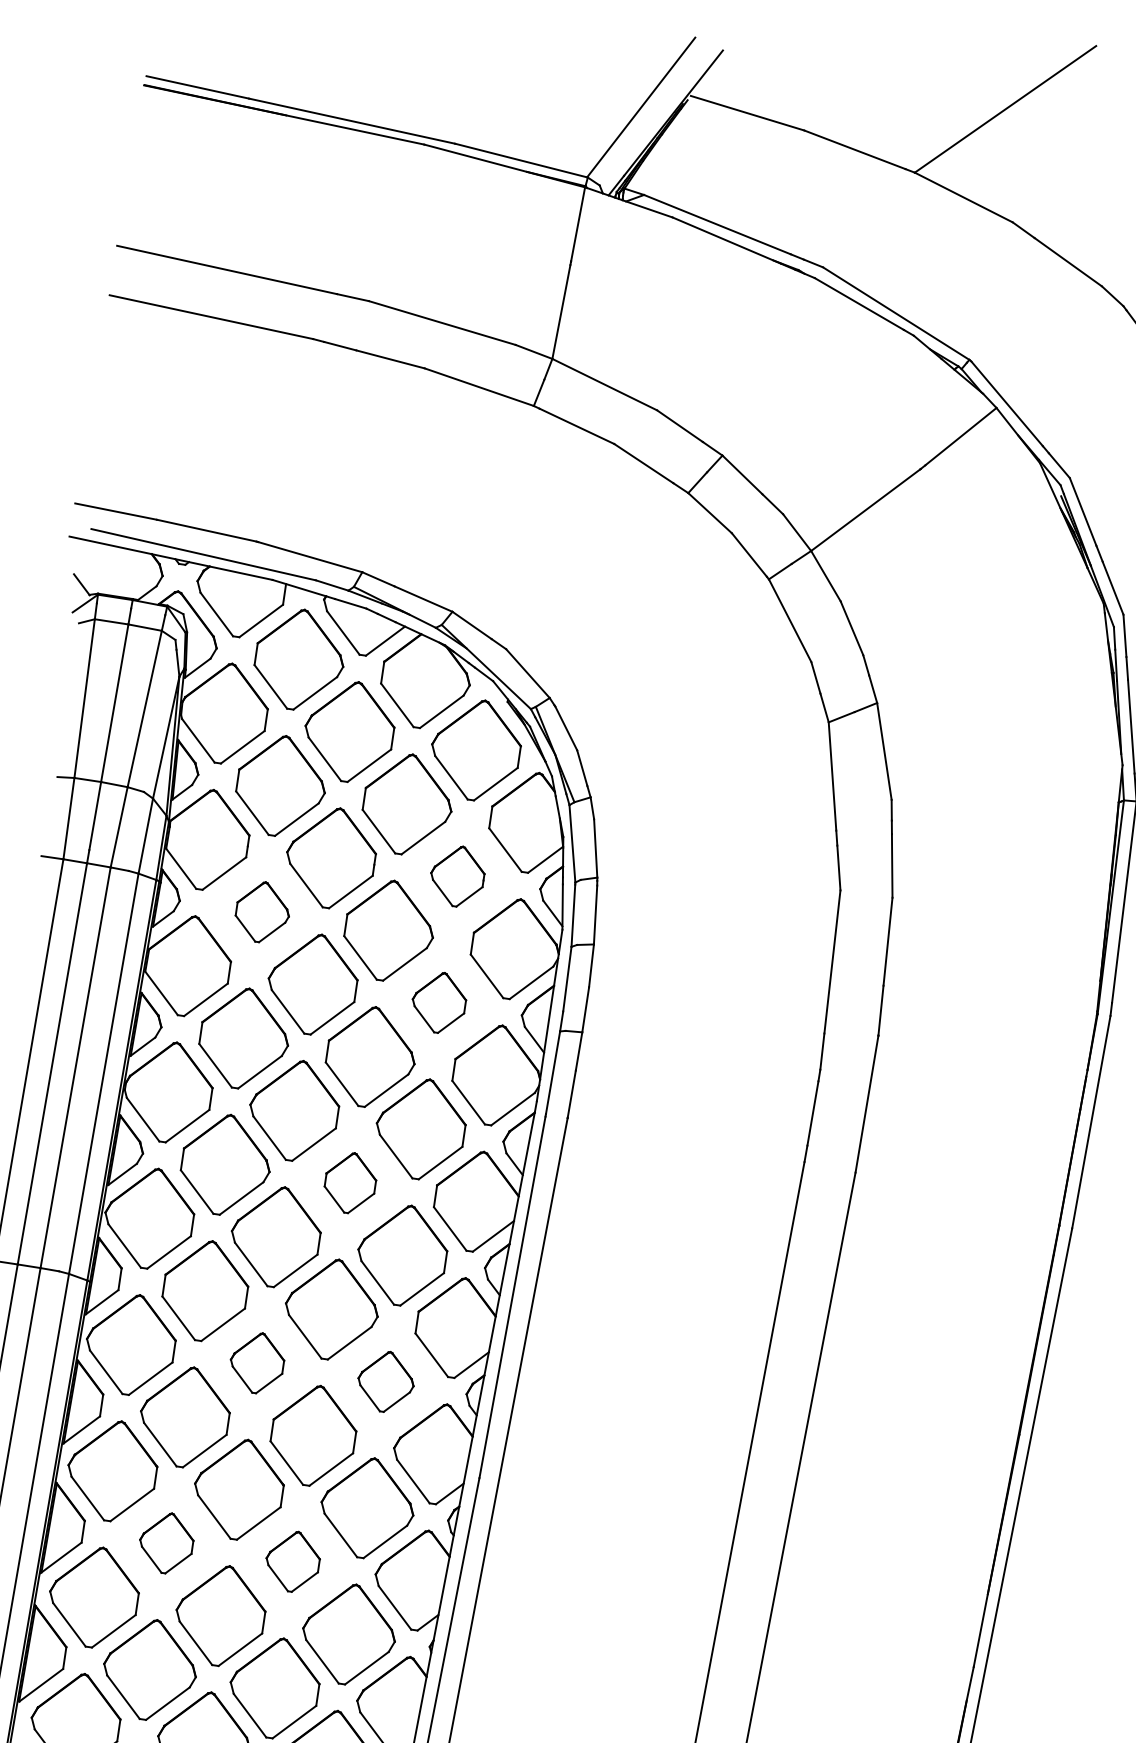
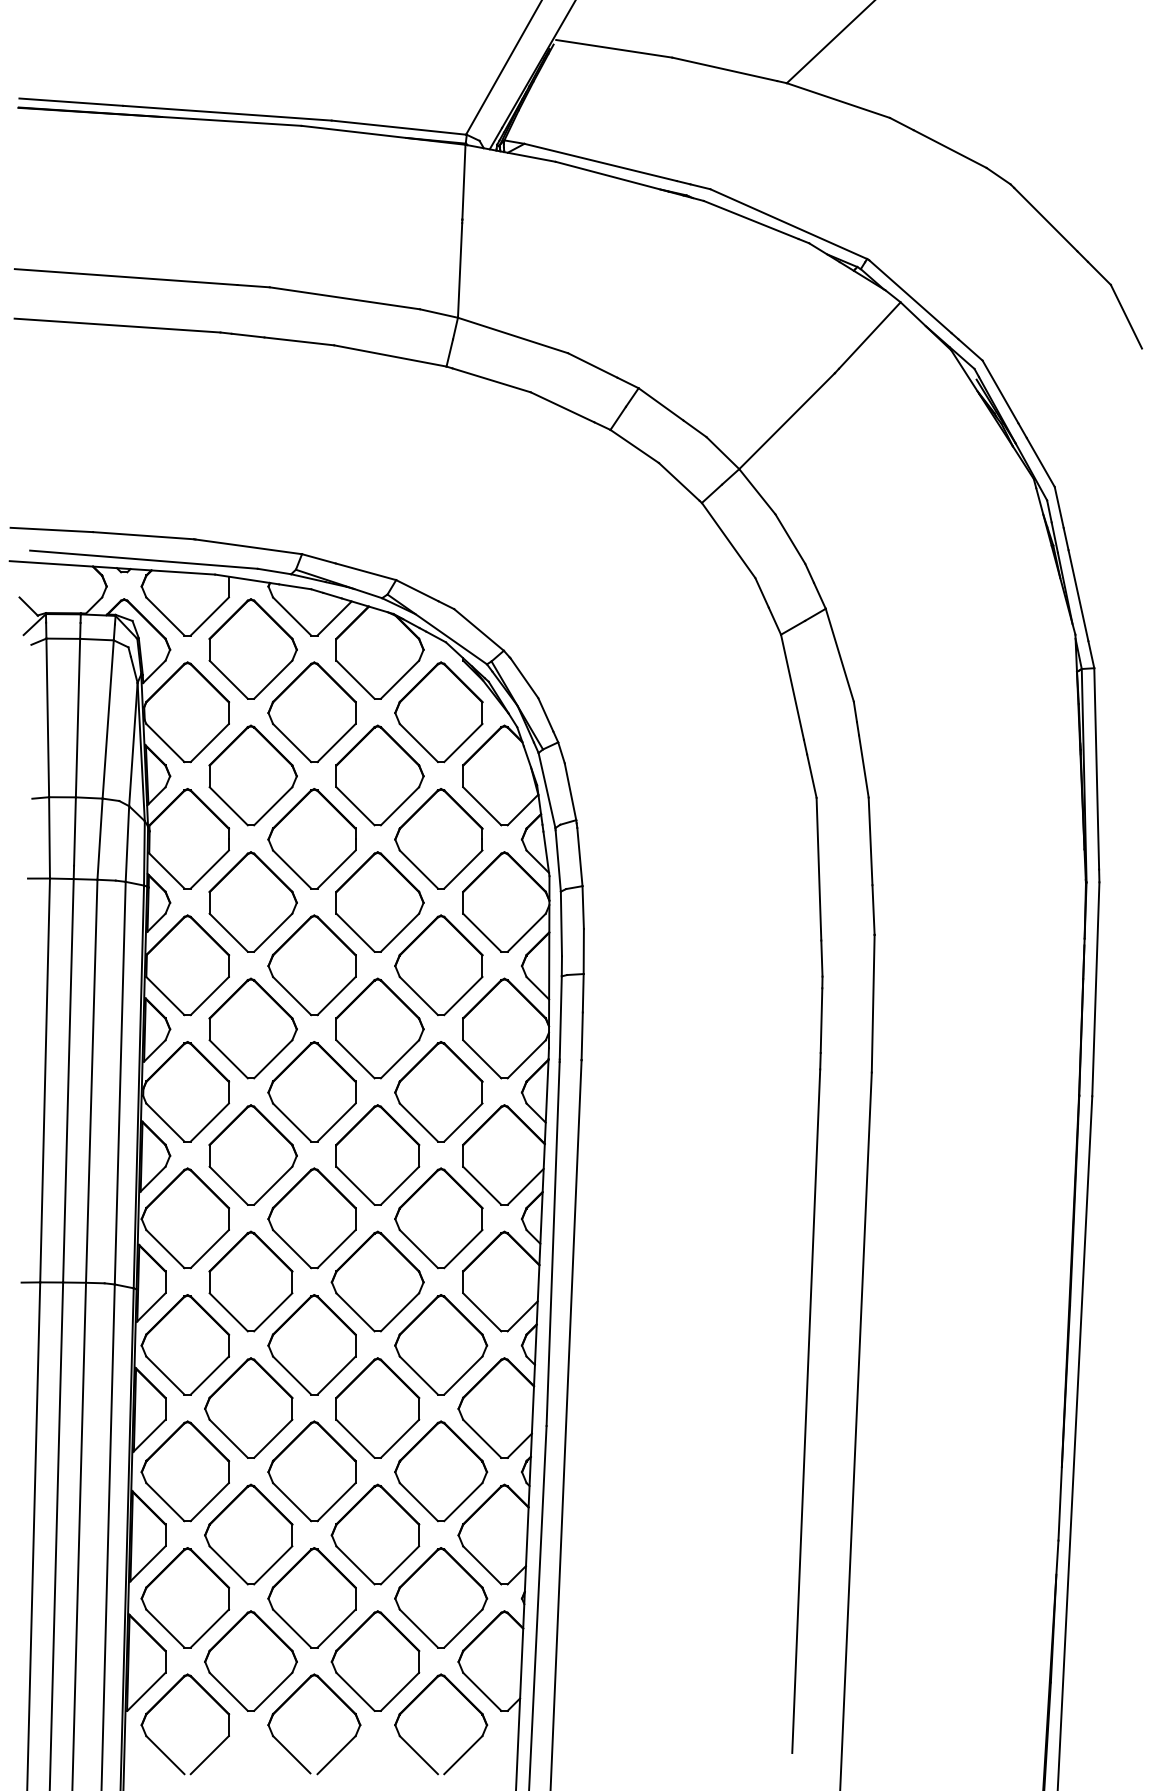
part: (457, 875) -> (438, 838), size x1.67
part: (262, 911) -> (252, 901), size x1.67
part: (438, 1002) -> (438, 965), size x1.67
part: (350, 1182) -> (377, 1154), size x1.67
part: (256, 1362) -> (311, 1344), size x1.67
part: (386, 1381) -> (441, 1344), size x1.67
part: (166, 1542) -> (248, 1534), size x1.67
part: (292, 1561) -> (375, 1534), size x1.67

